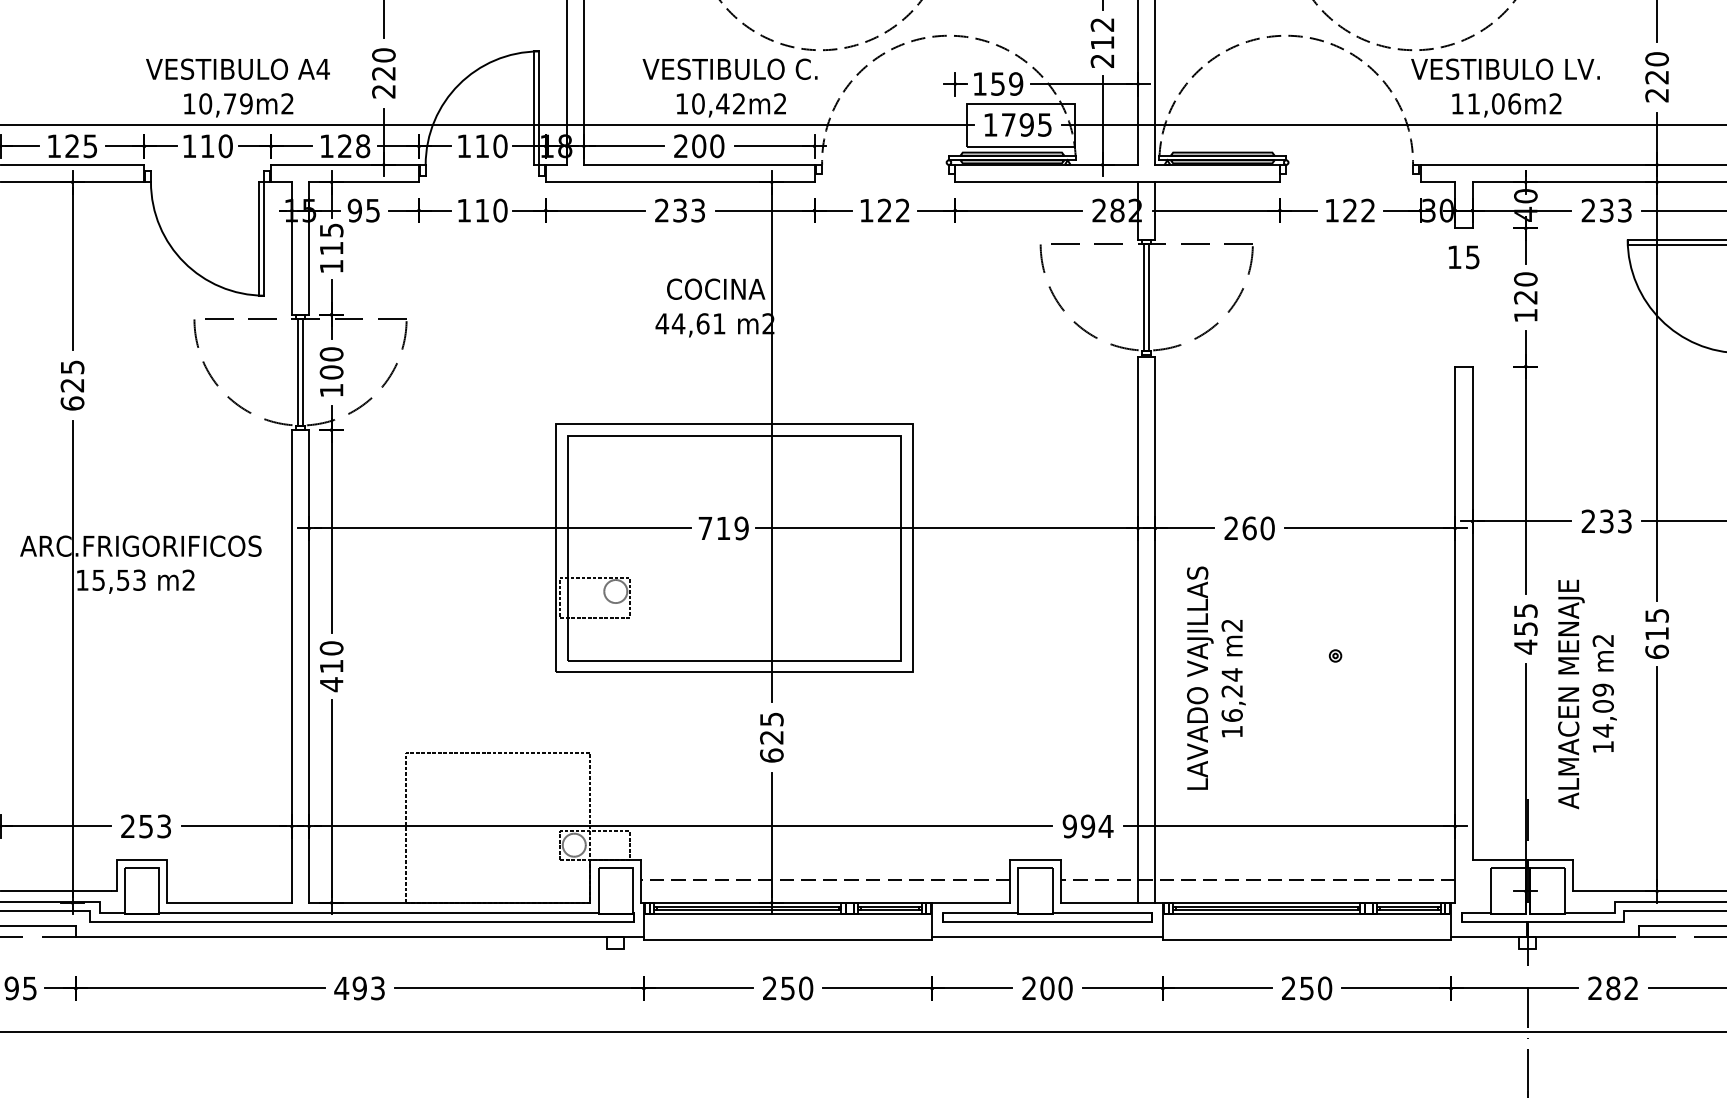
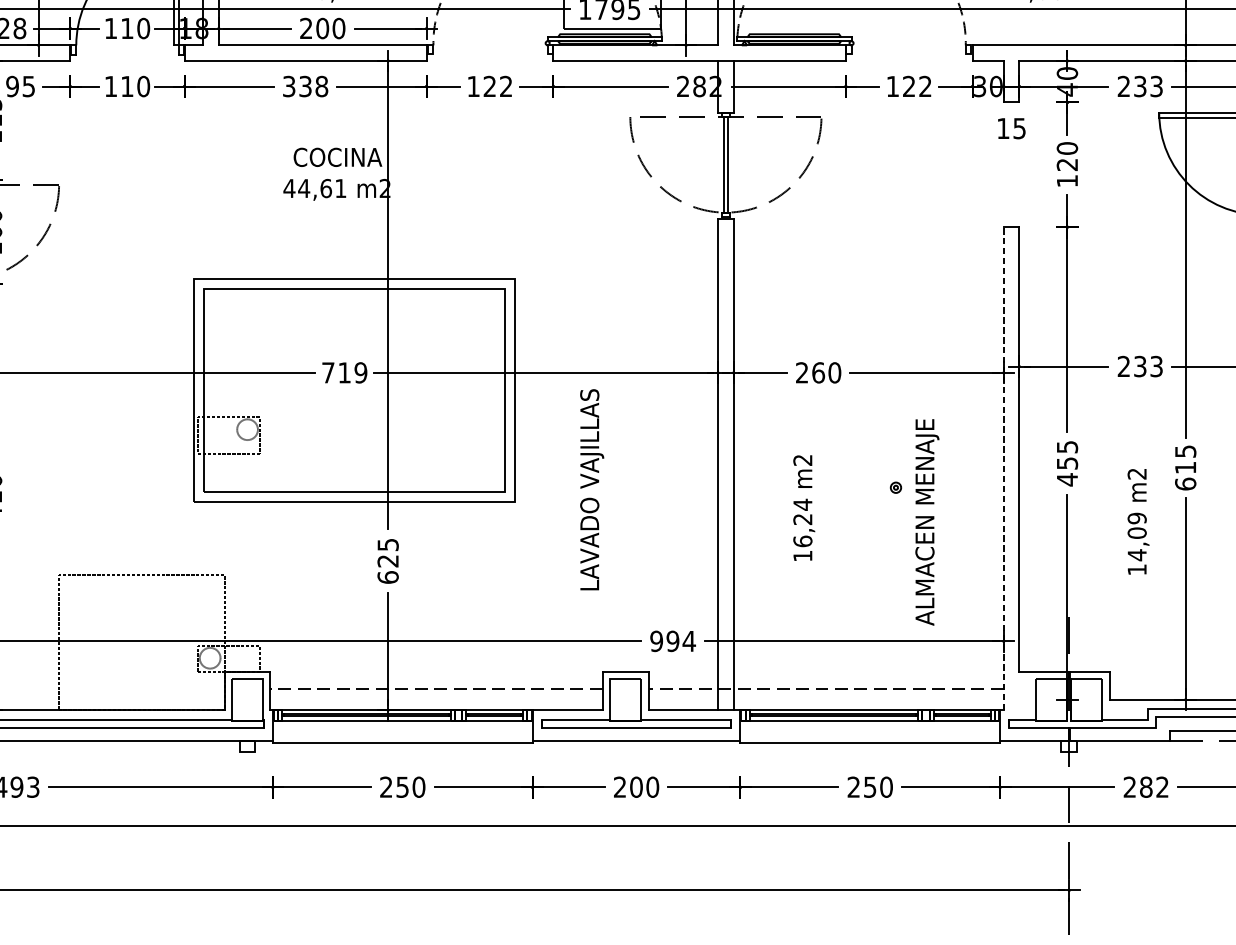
text: (680, 210) -> (305, 86), 233 -> 338
line: (1455, 634) -> (1004, 468), solid -> dashed
text: (1200, 677) -> (592, 489), moved
text: (1571, 694) -> (927, 522), moved

